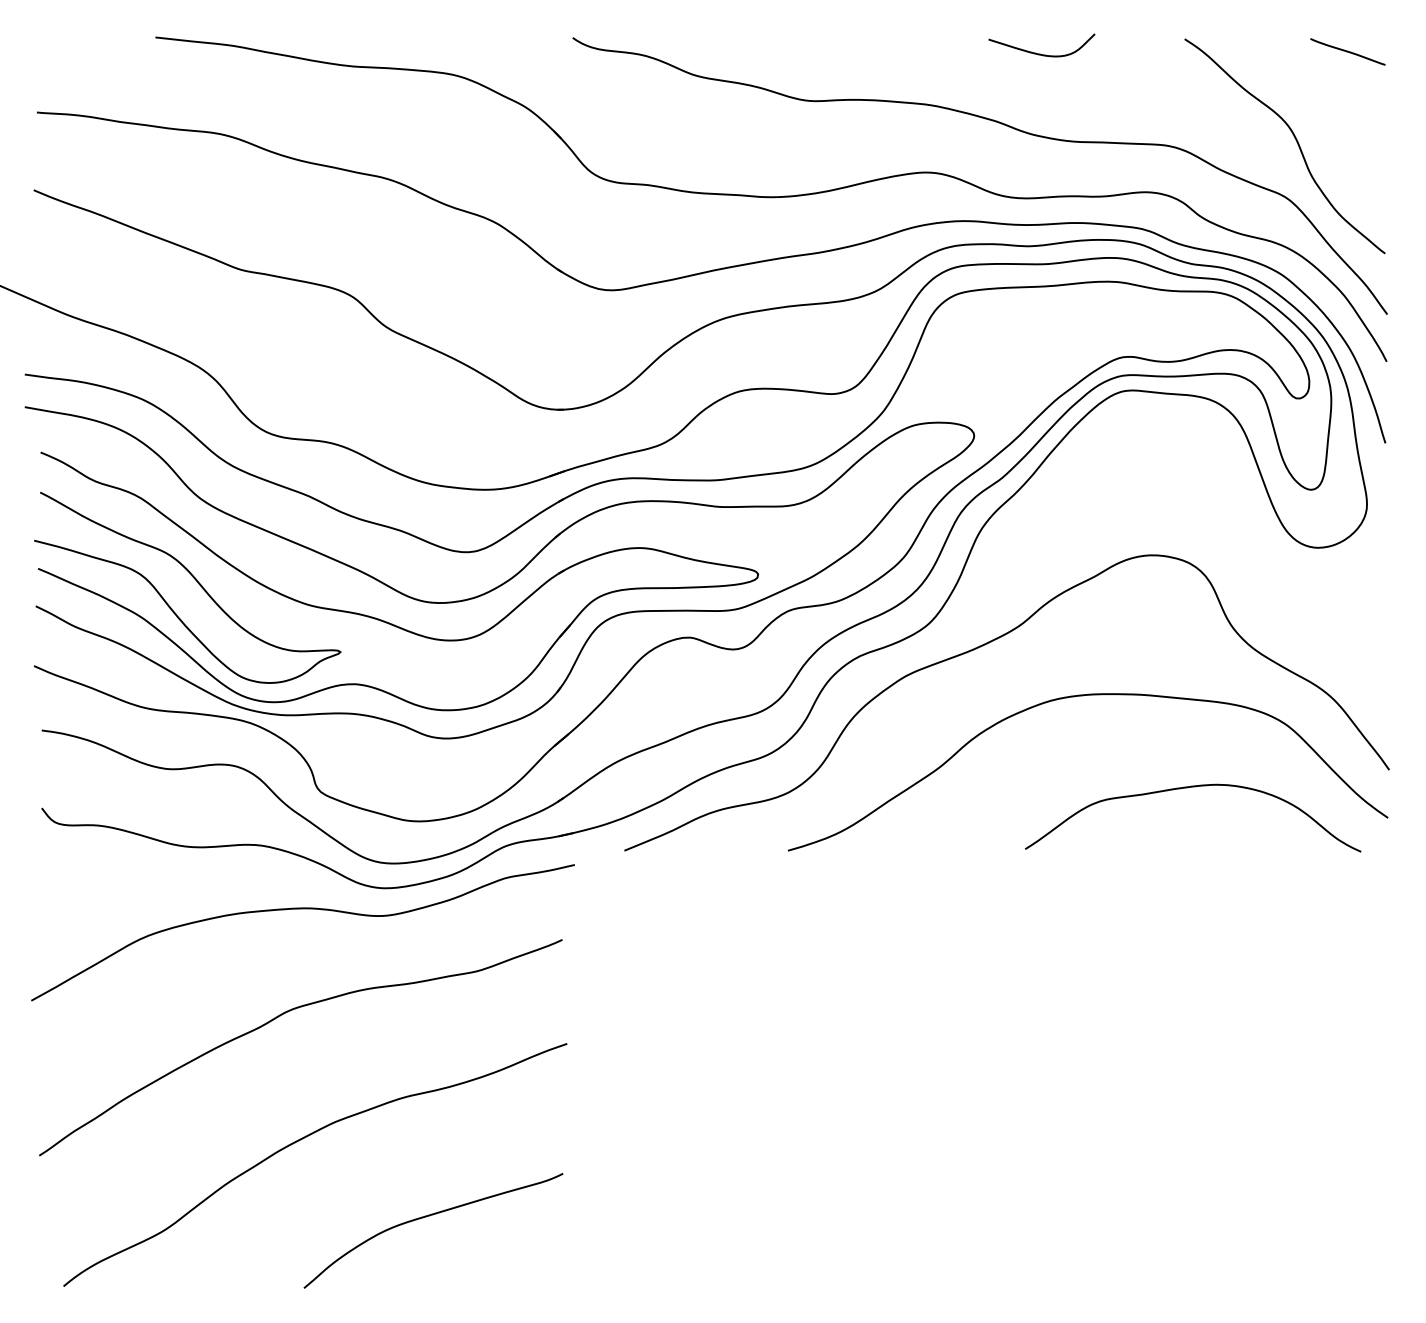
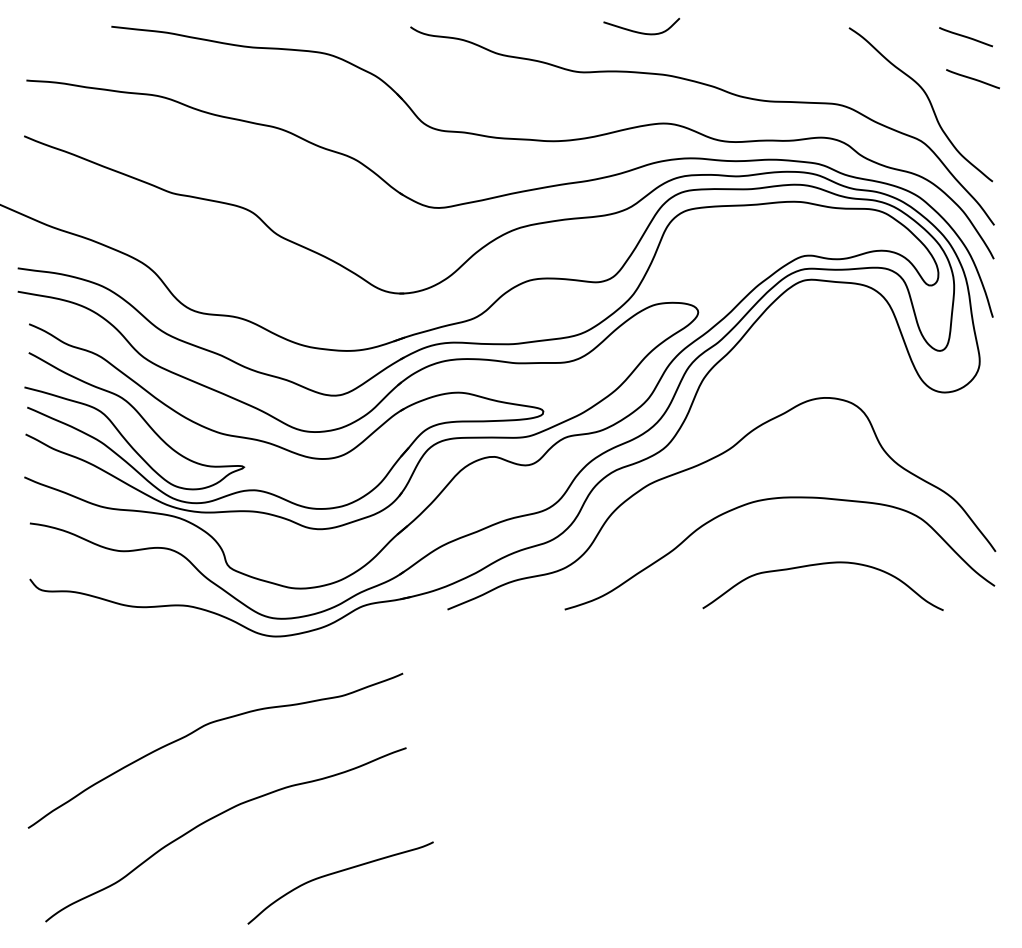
curve: (1038, 52) -> (639, 31), moved
line: (1356, 111) -> (972, 79), added
curve: (1186, 789) -> (818, 565), moved
curve: (302, 909) -> (216, 651), removed
curve: (427, 1217) -> (336, 873), moved

